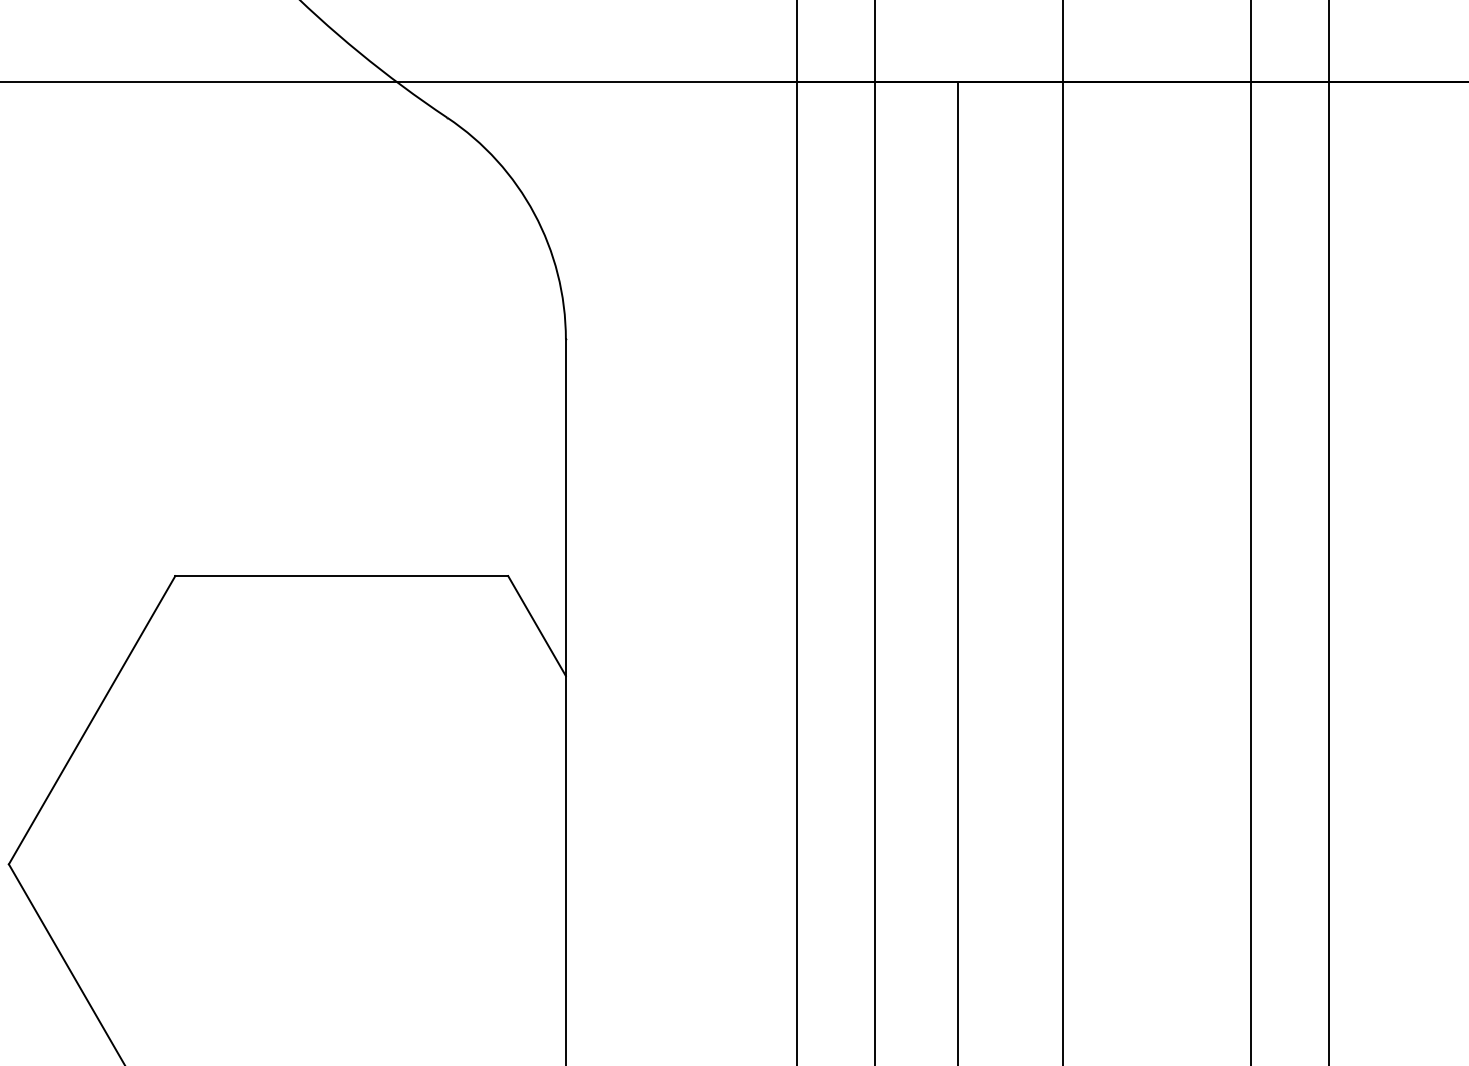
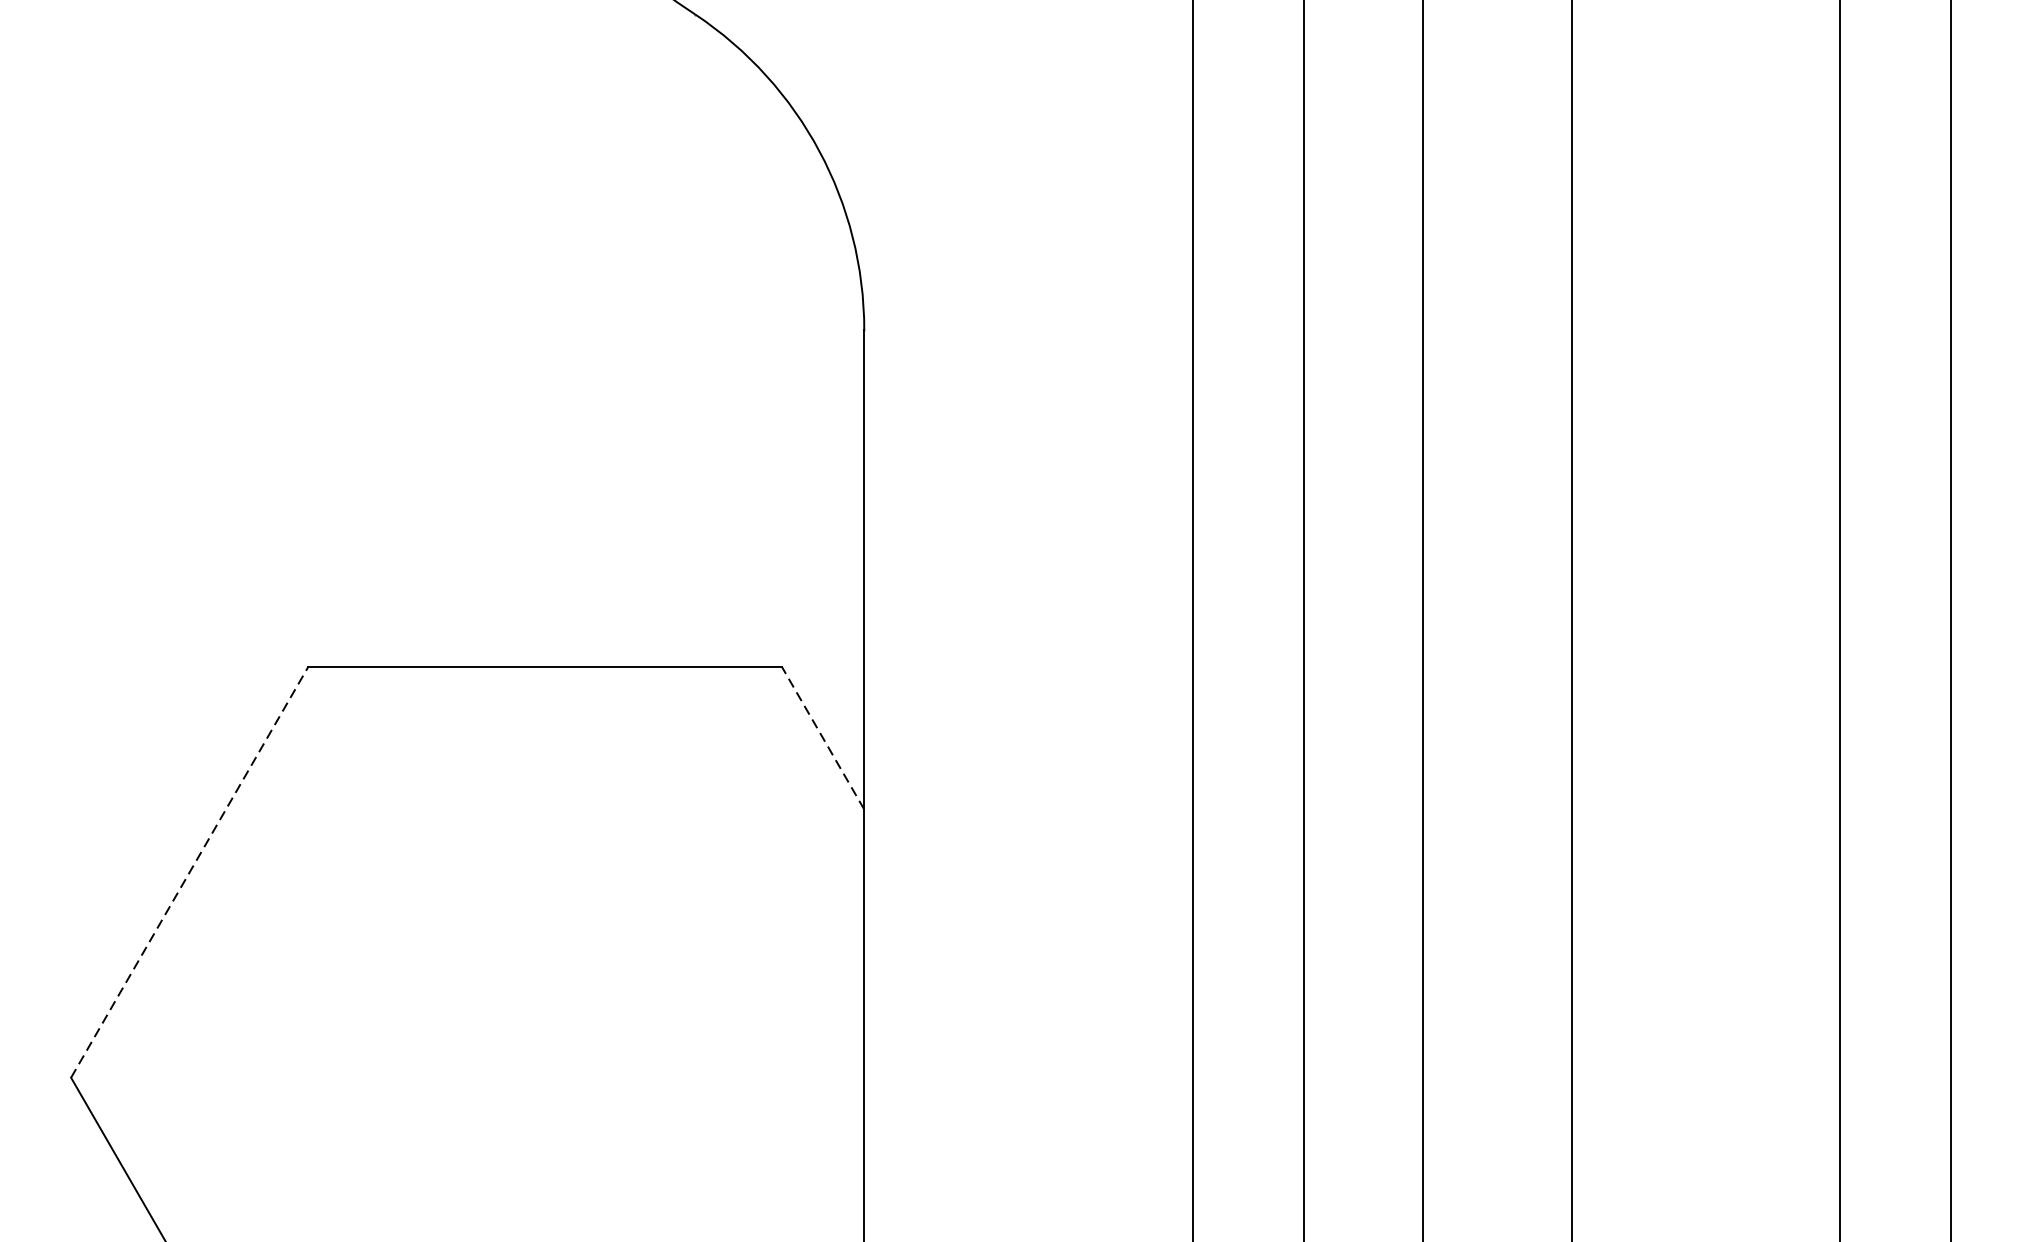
line: (537, 626) -> (823, 739), solid -> dashed
line: (92, 719) -> (190, 871), solid -> dashed

